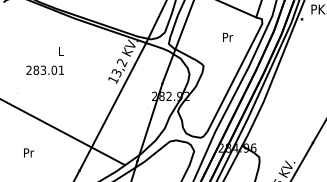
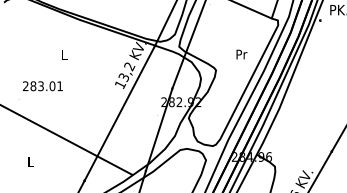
text: (228, 37) -> (242, 54), moved
text: (44, 69) -> (42, 85), moved
text: (29, 152) -> (31, 161), Pr -> L

